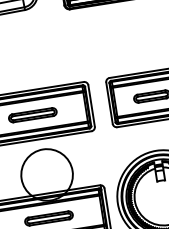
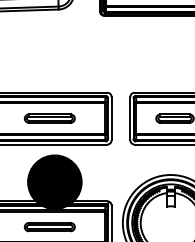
fill: (46, 175) -> (54, 182), added

